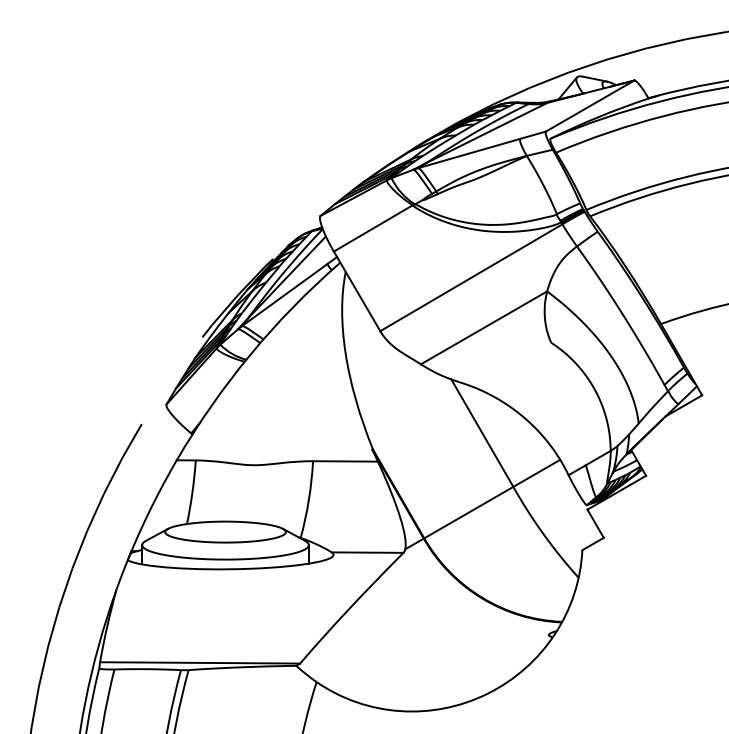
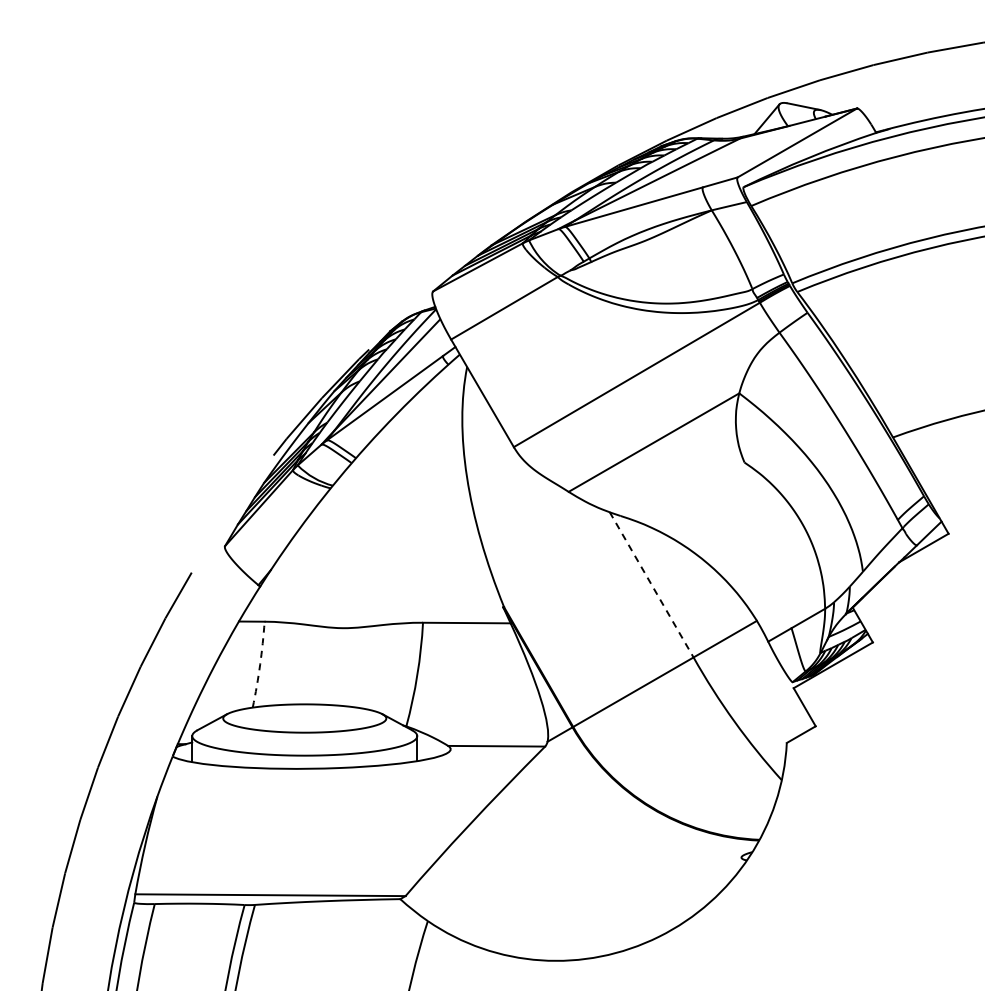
line: (482, 432) -> (651, 584), solid -> dashed
arc: (192, 492) -> (260, 664), solid -> dashed

